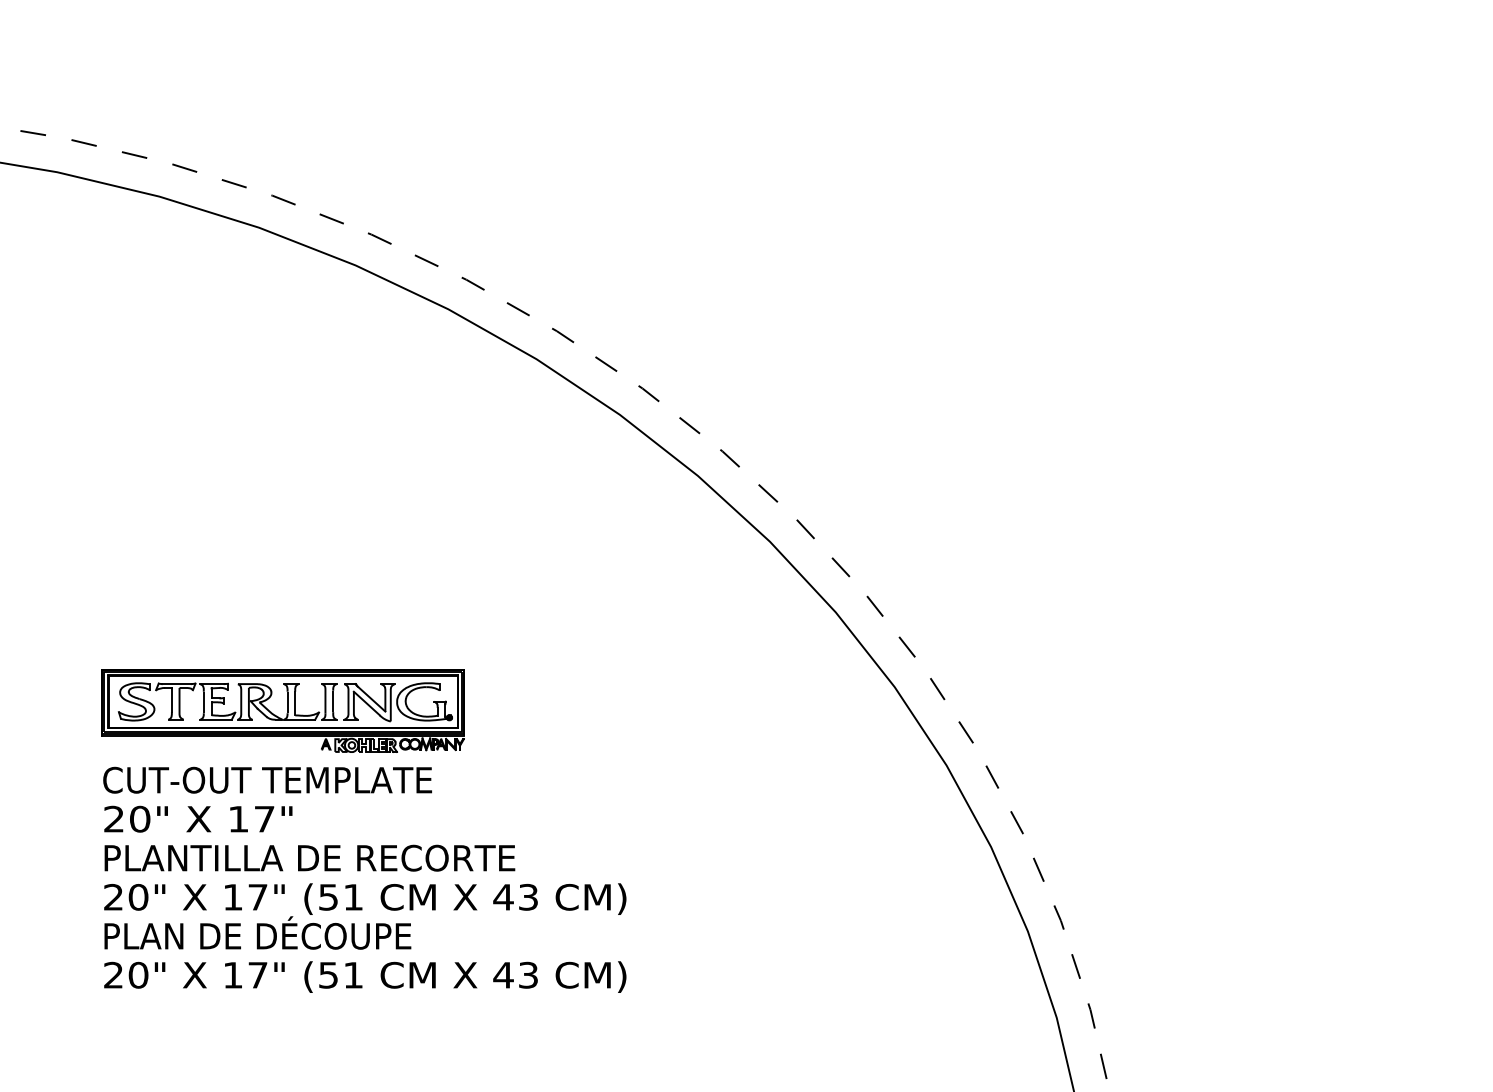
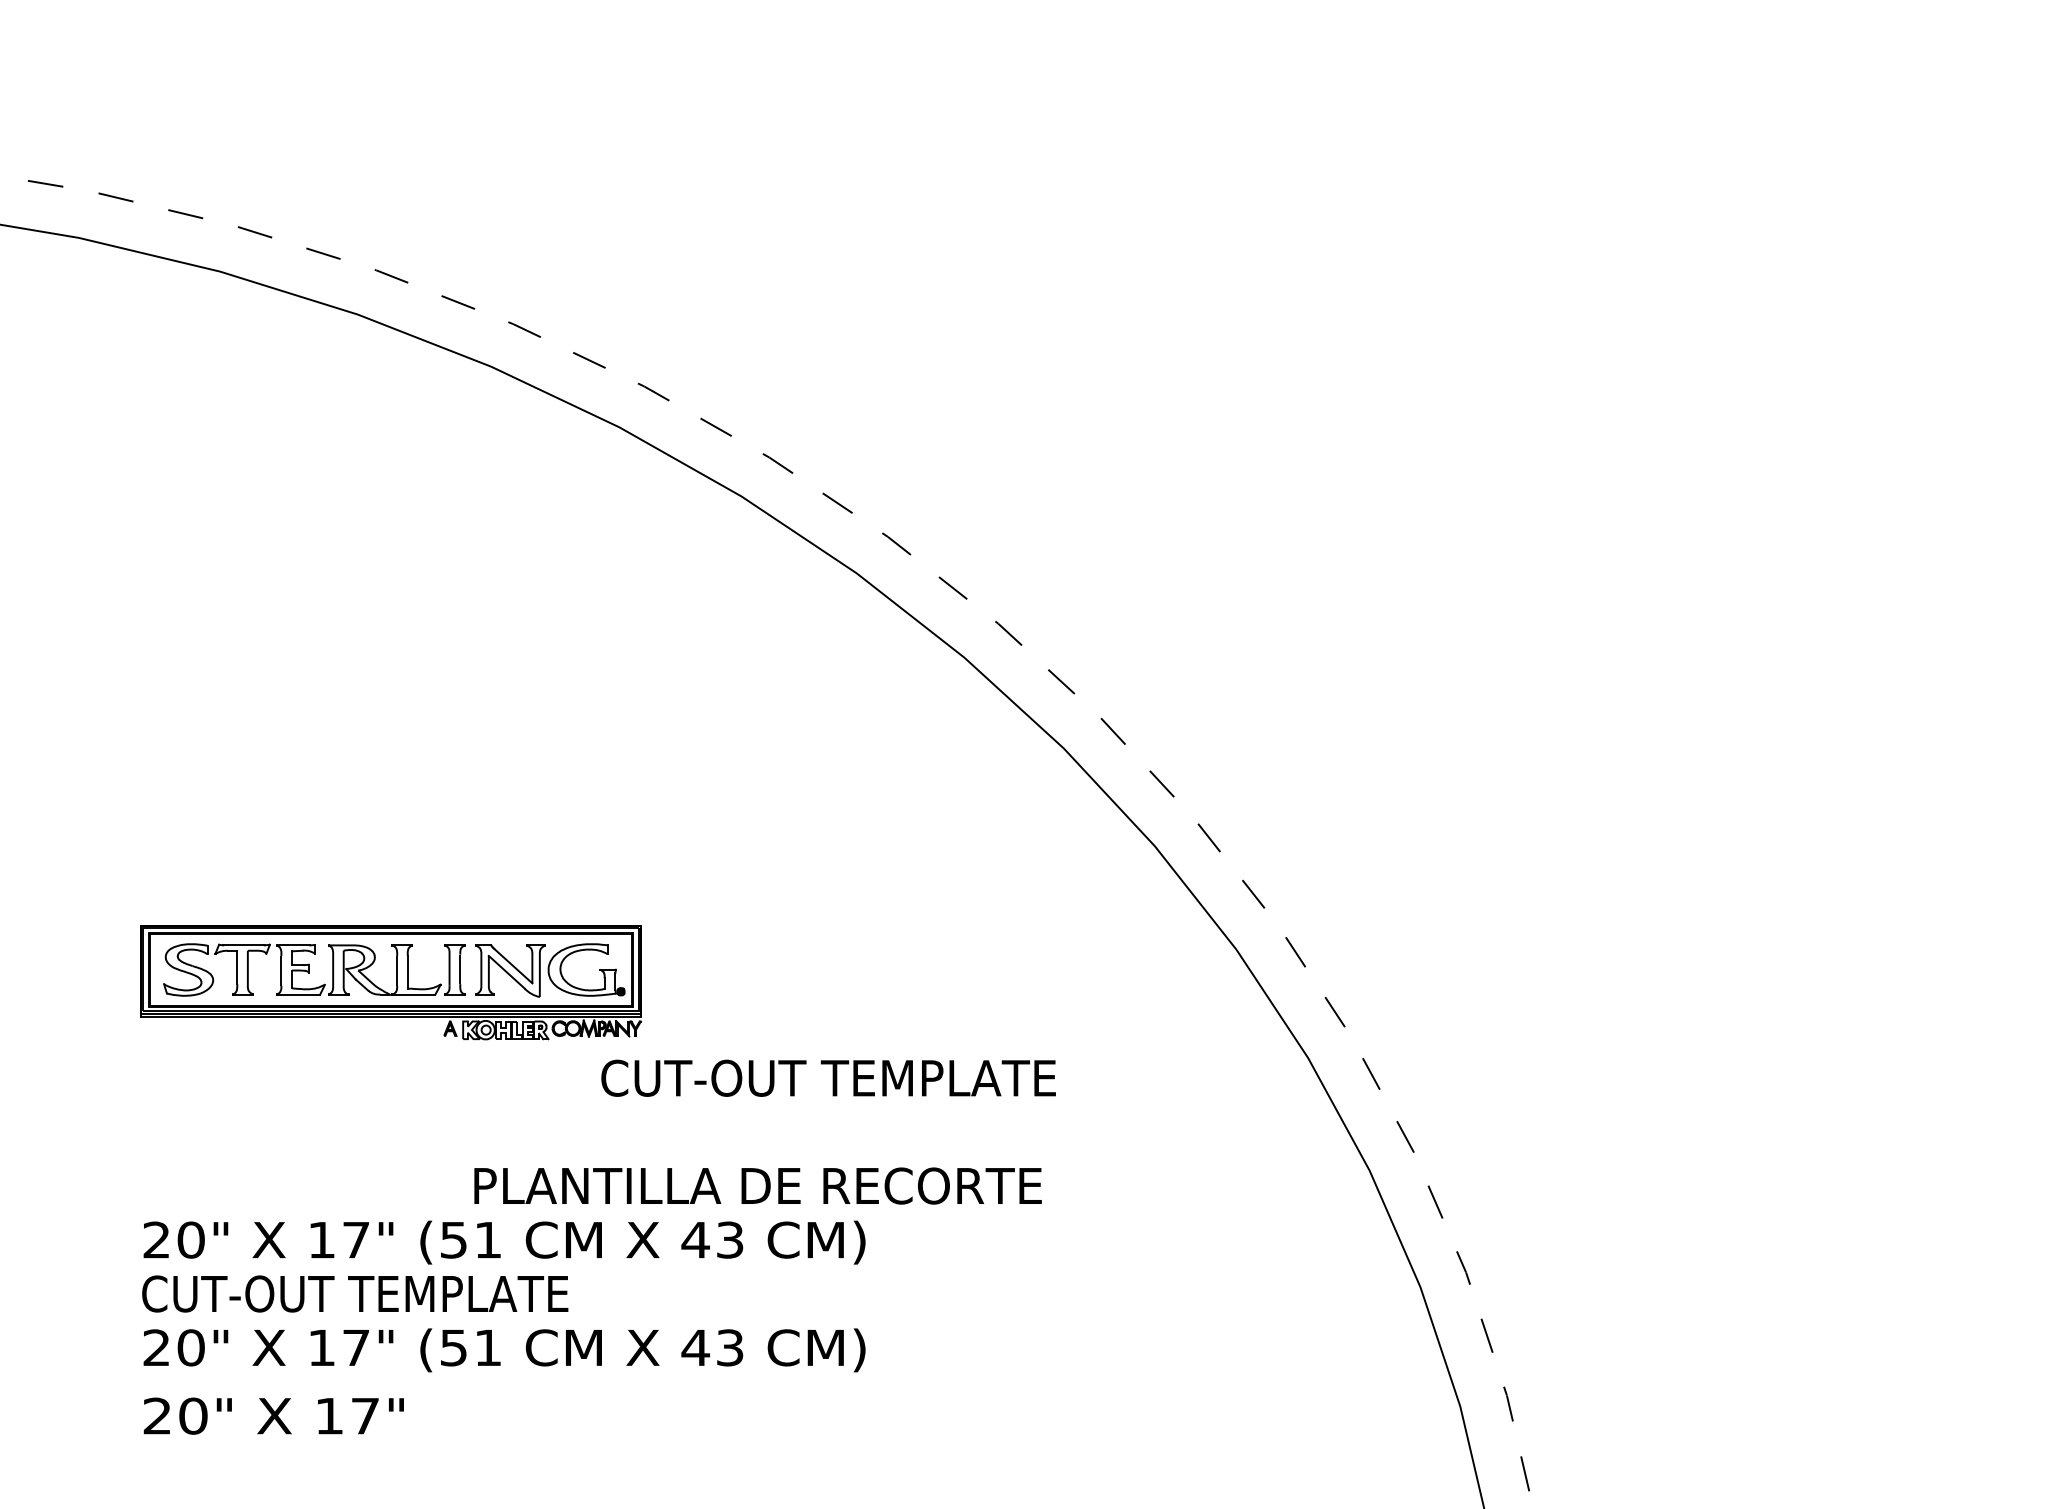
text: (267, 779) -> (828, 1077), moved
text: (198, 818) -> (273, 1415), moved
text: (309, 857) -> (757, 1185), moved
text: (257, 933) -> (355, 1289), PLAN DE DÉCOUPE -> CUT-OUT TEMPLATE

